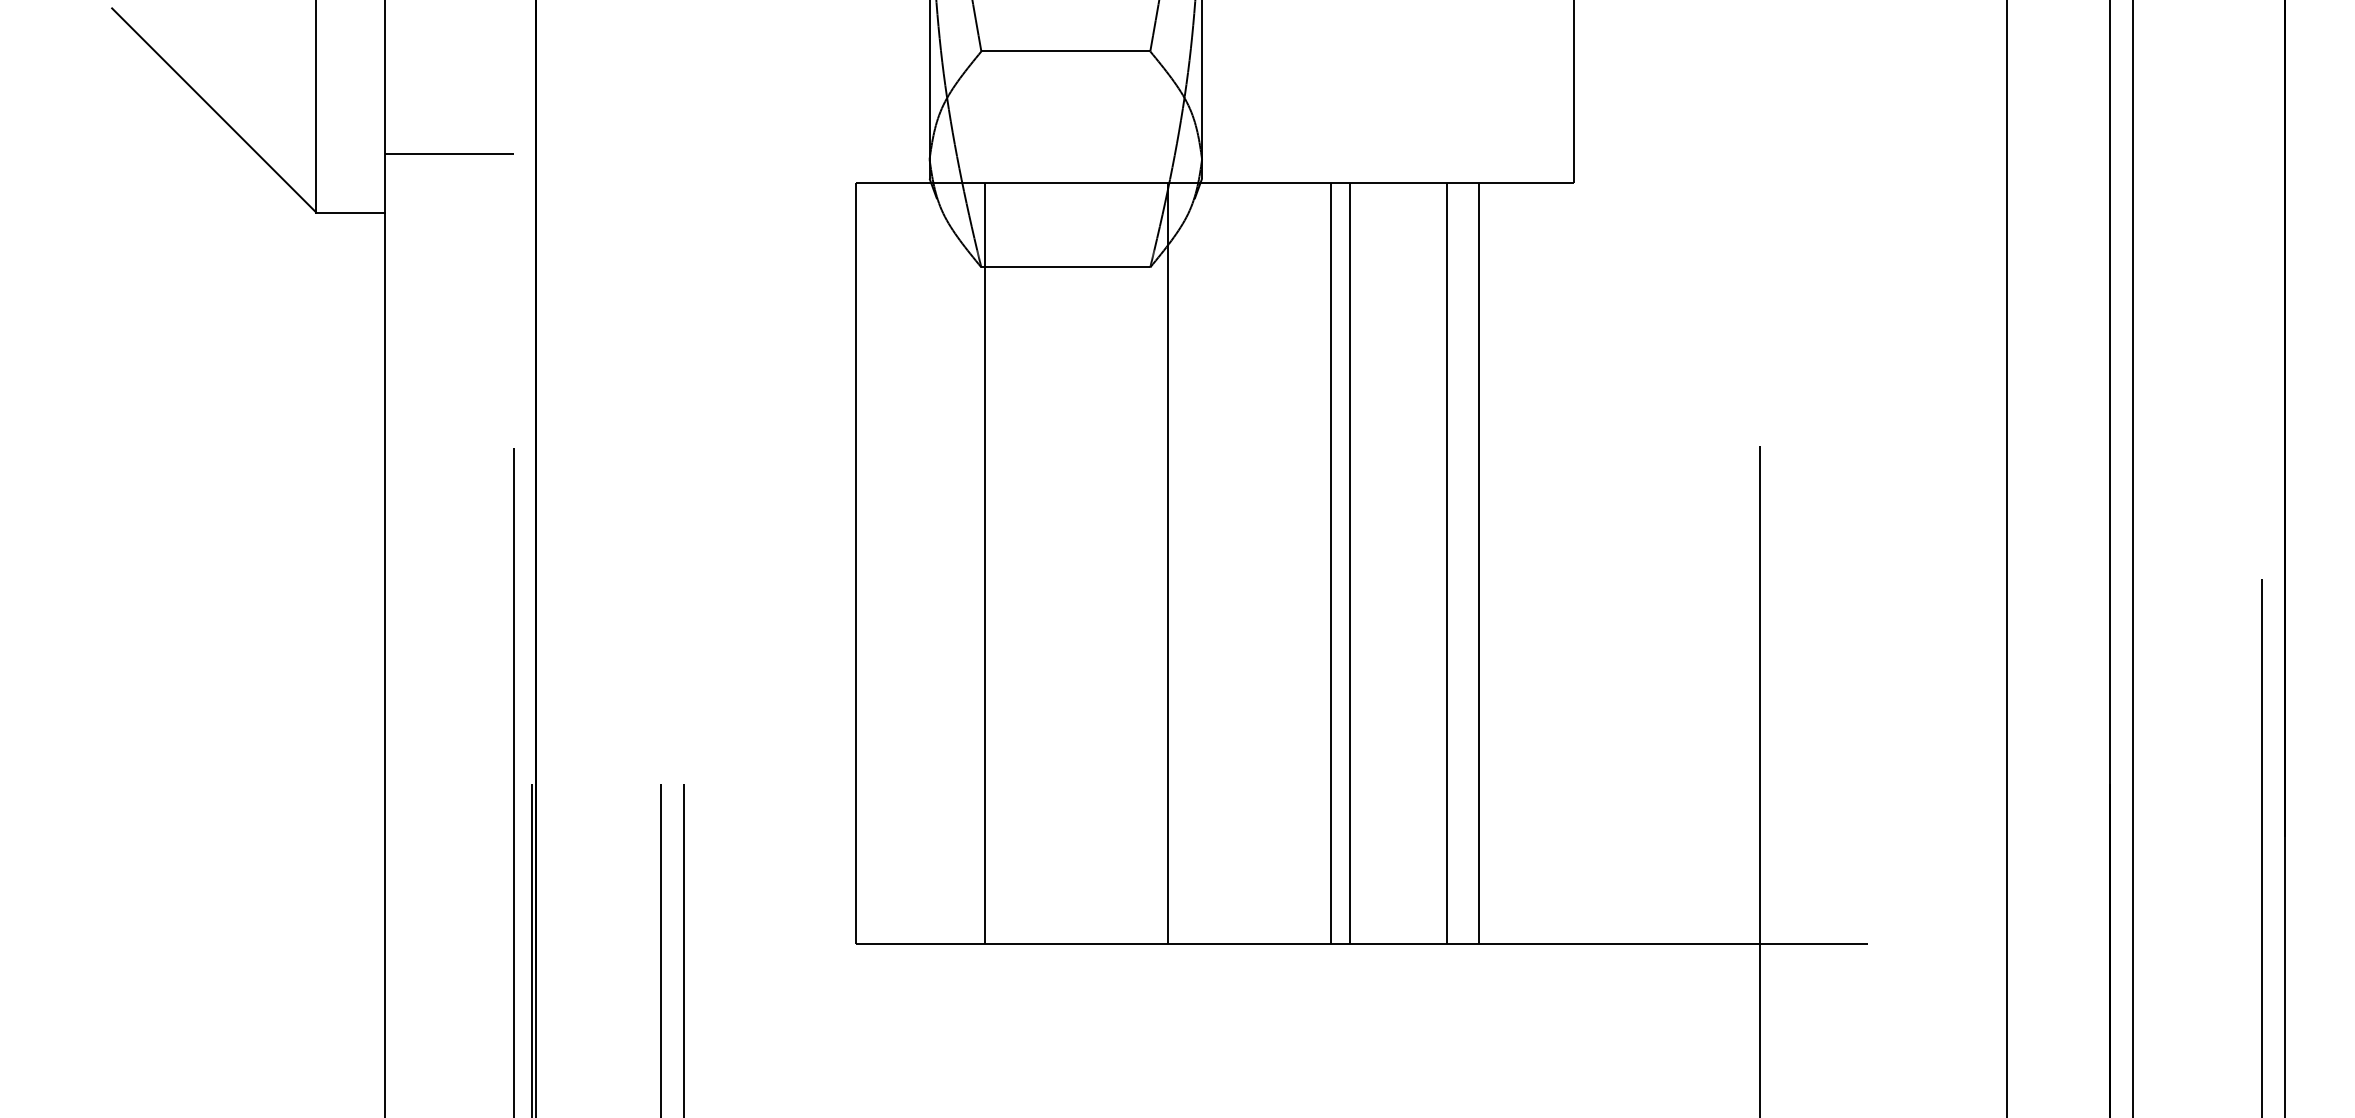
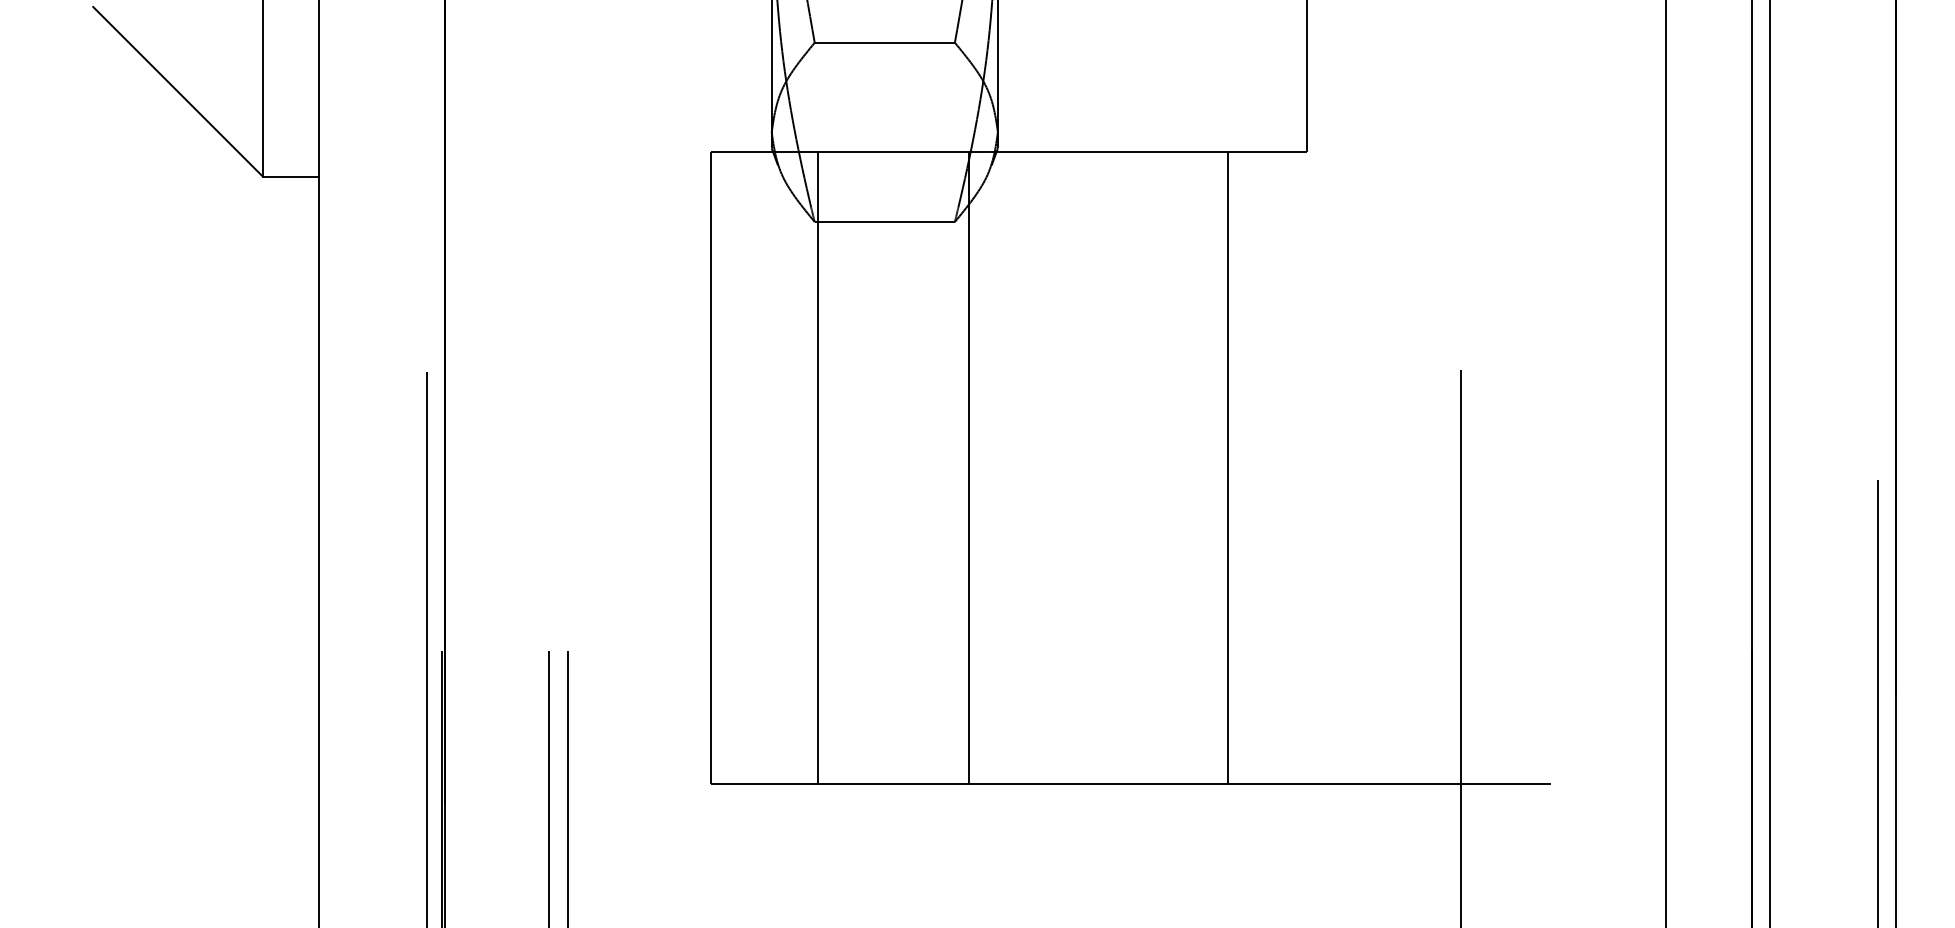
line: (448, 154) -> (372, 128), removed
line: (1330, 563) -> (1104, 467), removed
line: (1349, 563) -> (1120, 467), removed
line: (1446, 563) -> (1200, 467), removed

